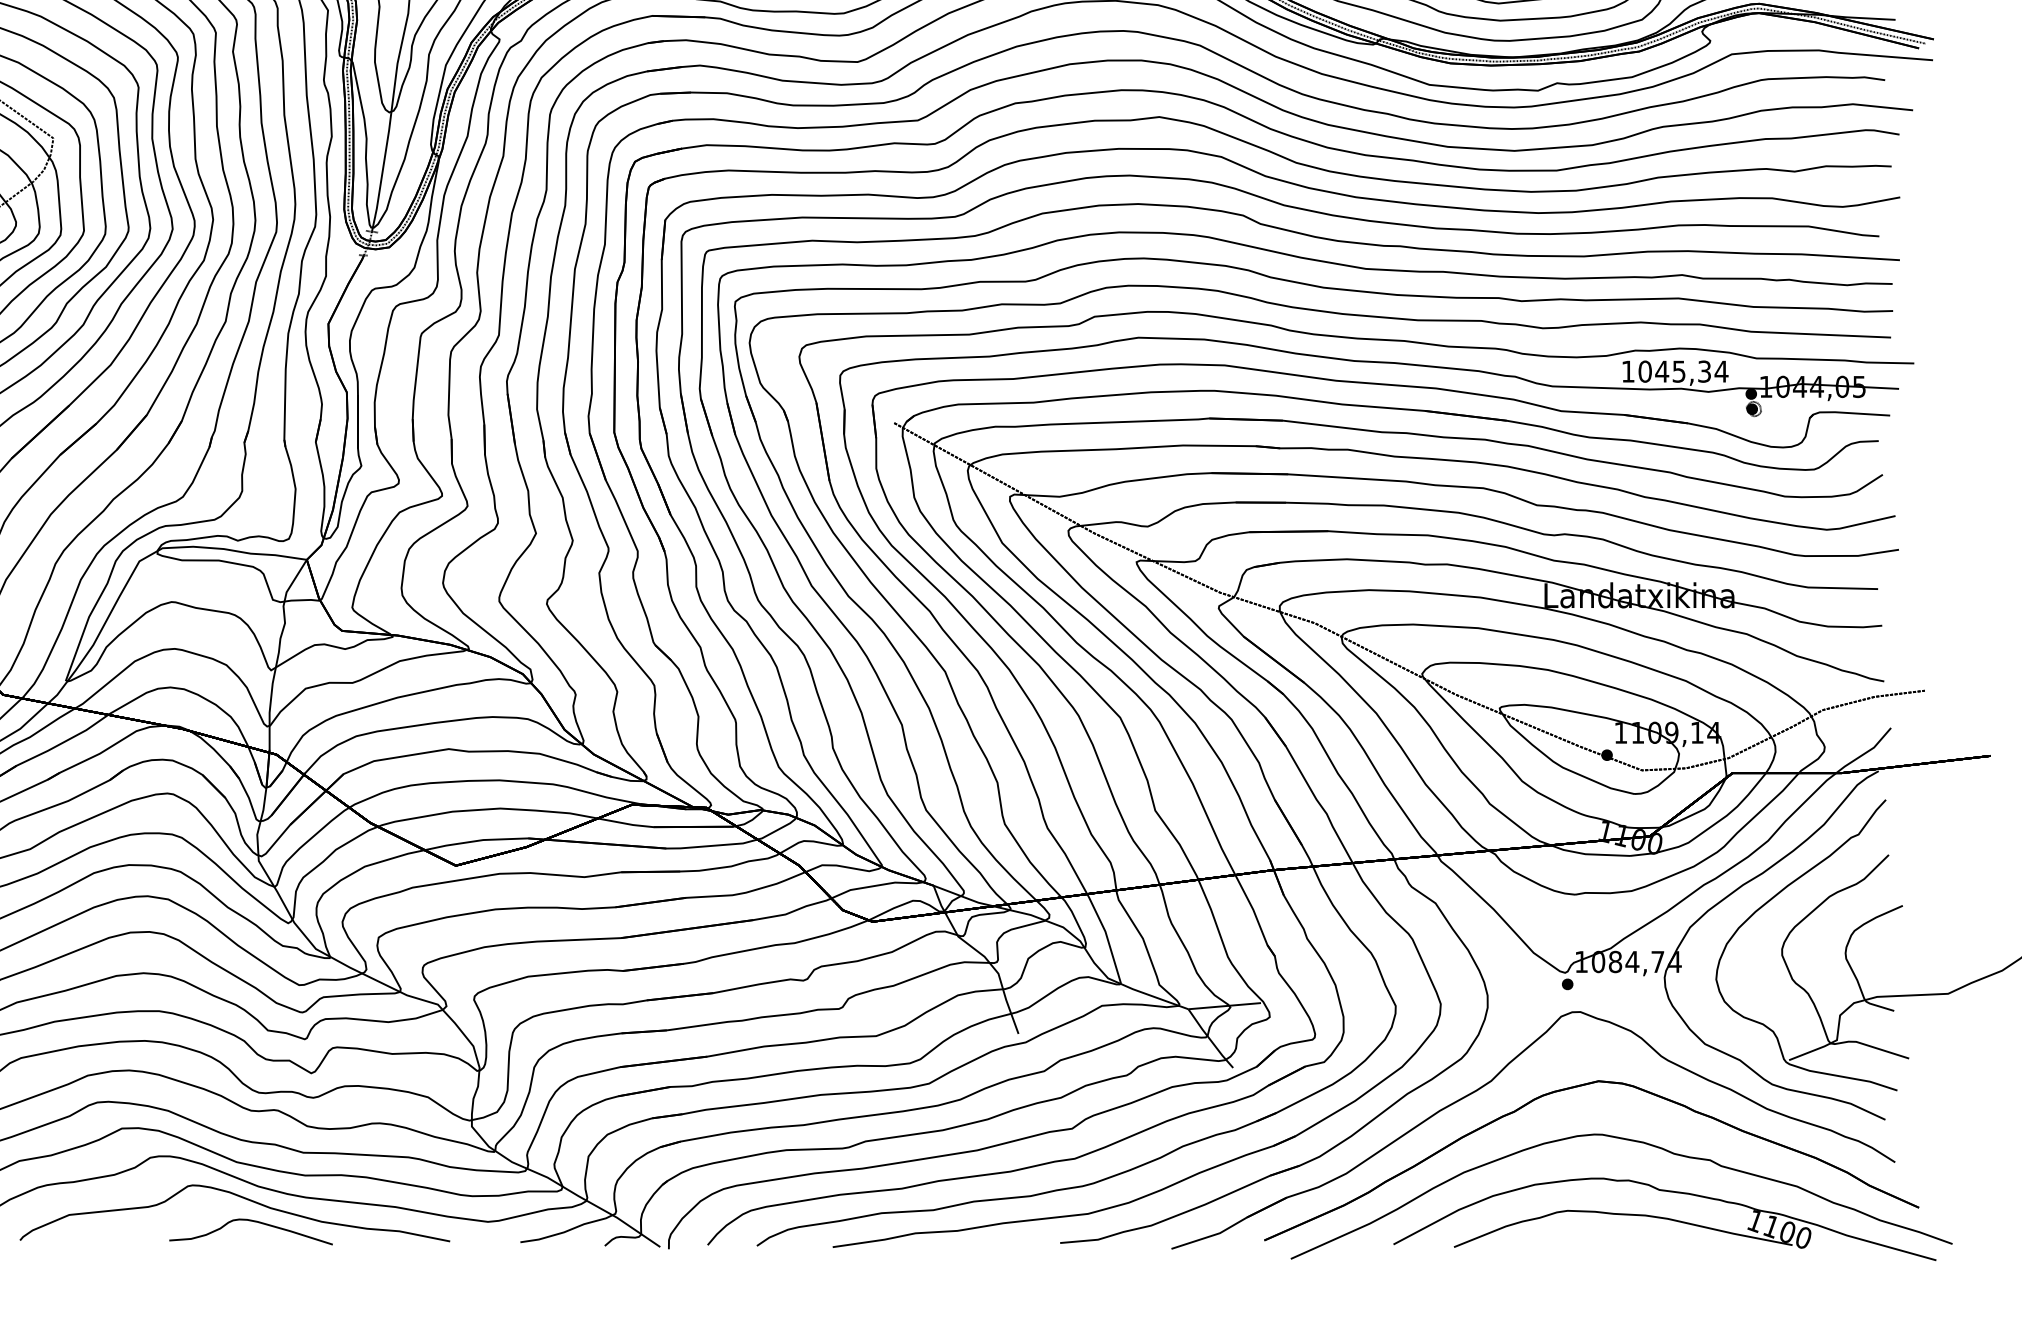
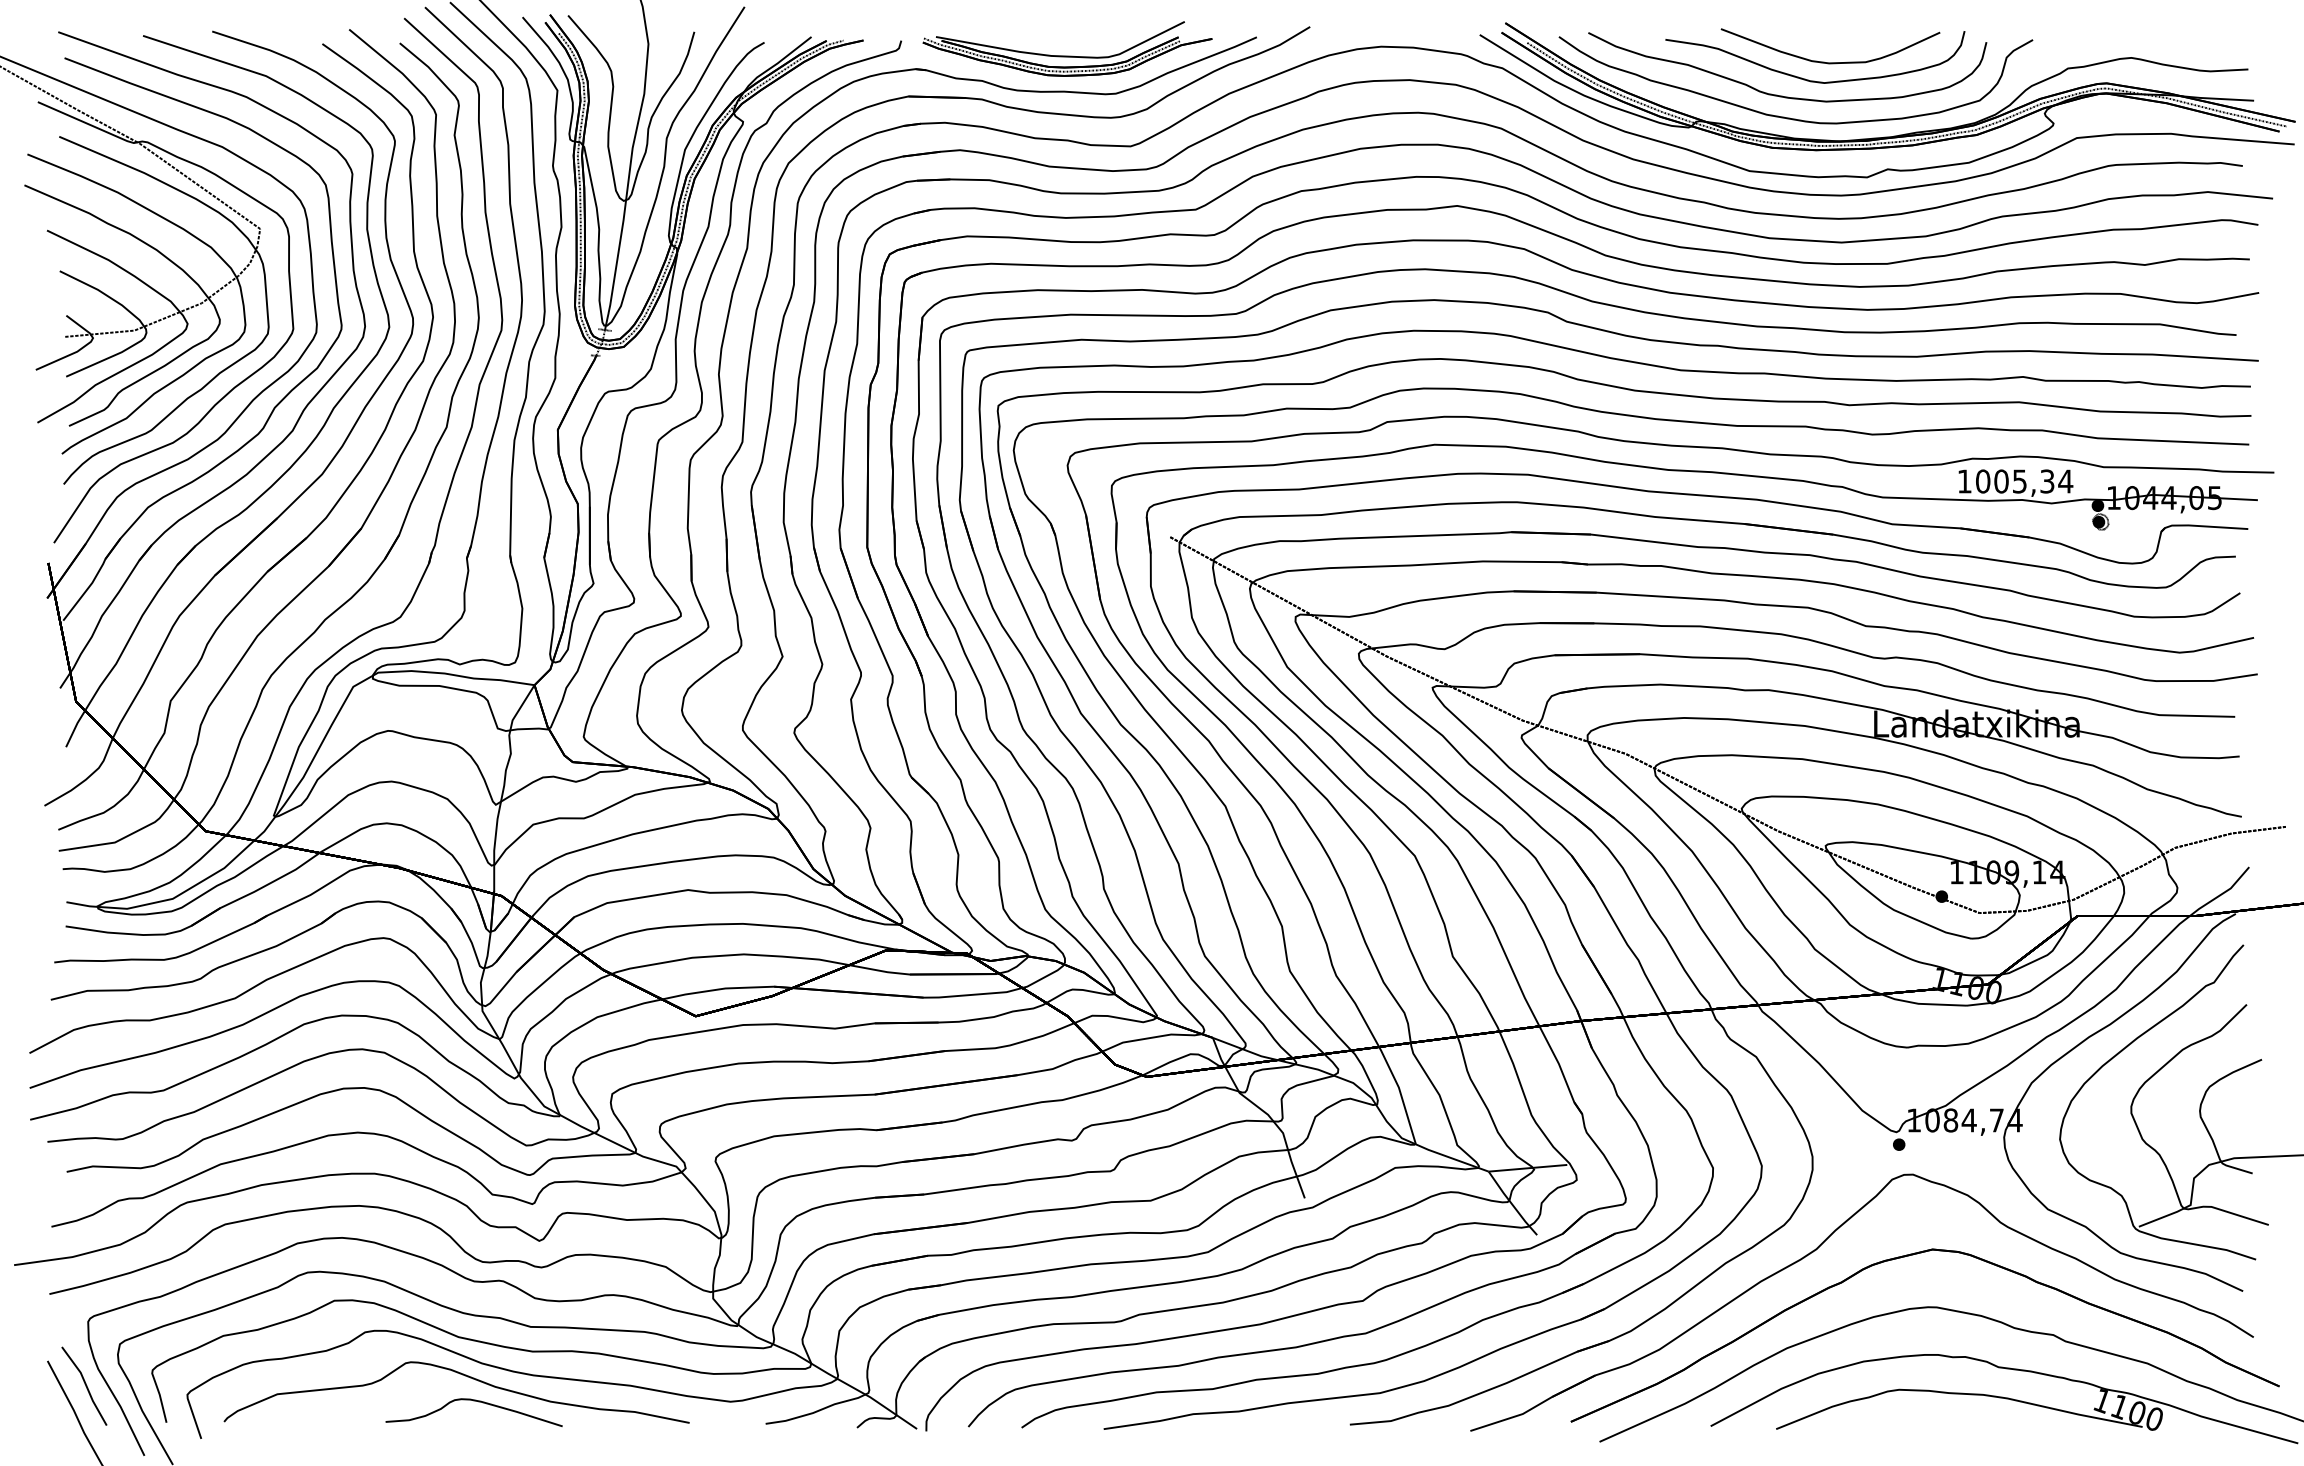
text: (1662, 371) -> (2001, 481), 1045,34 -> 1005,34

